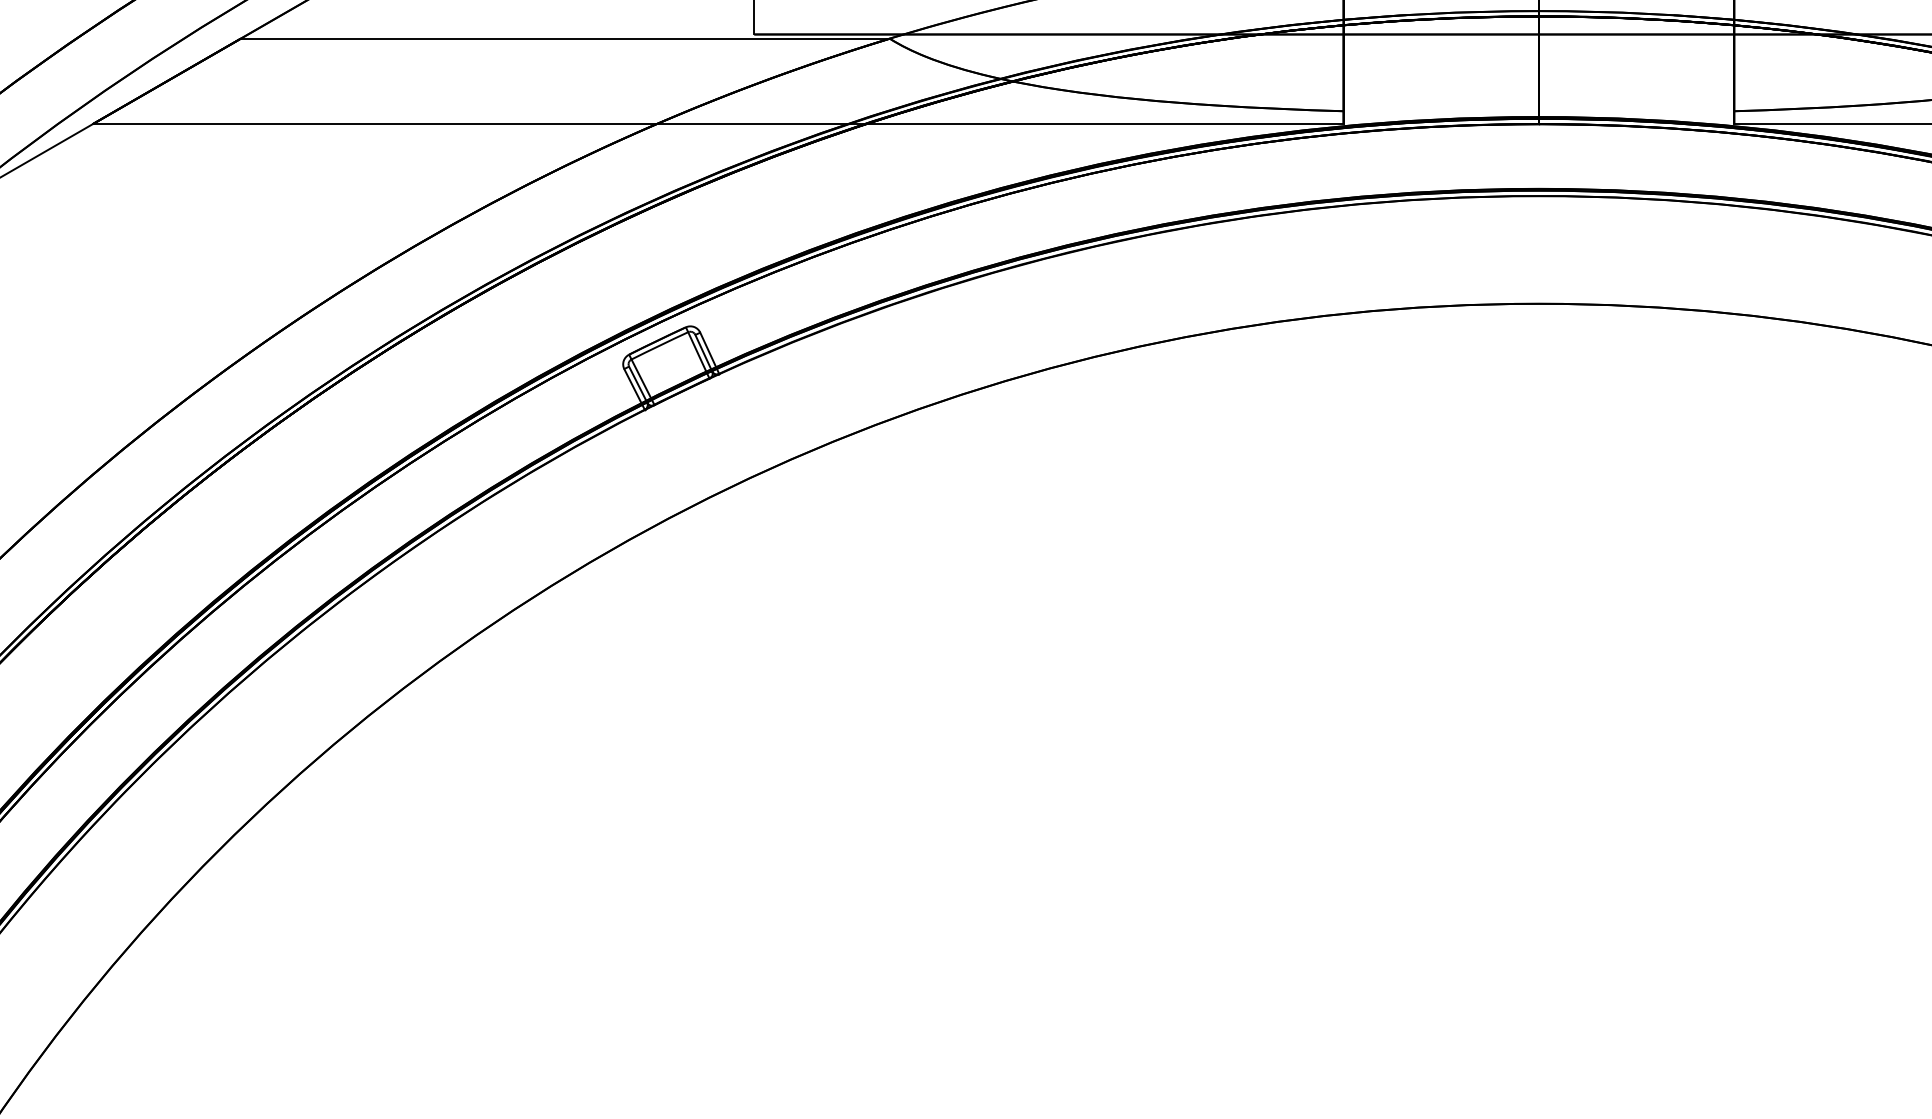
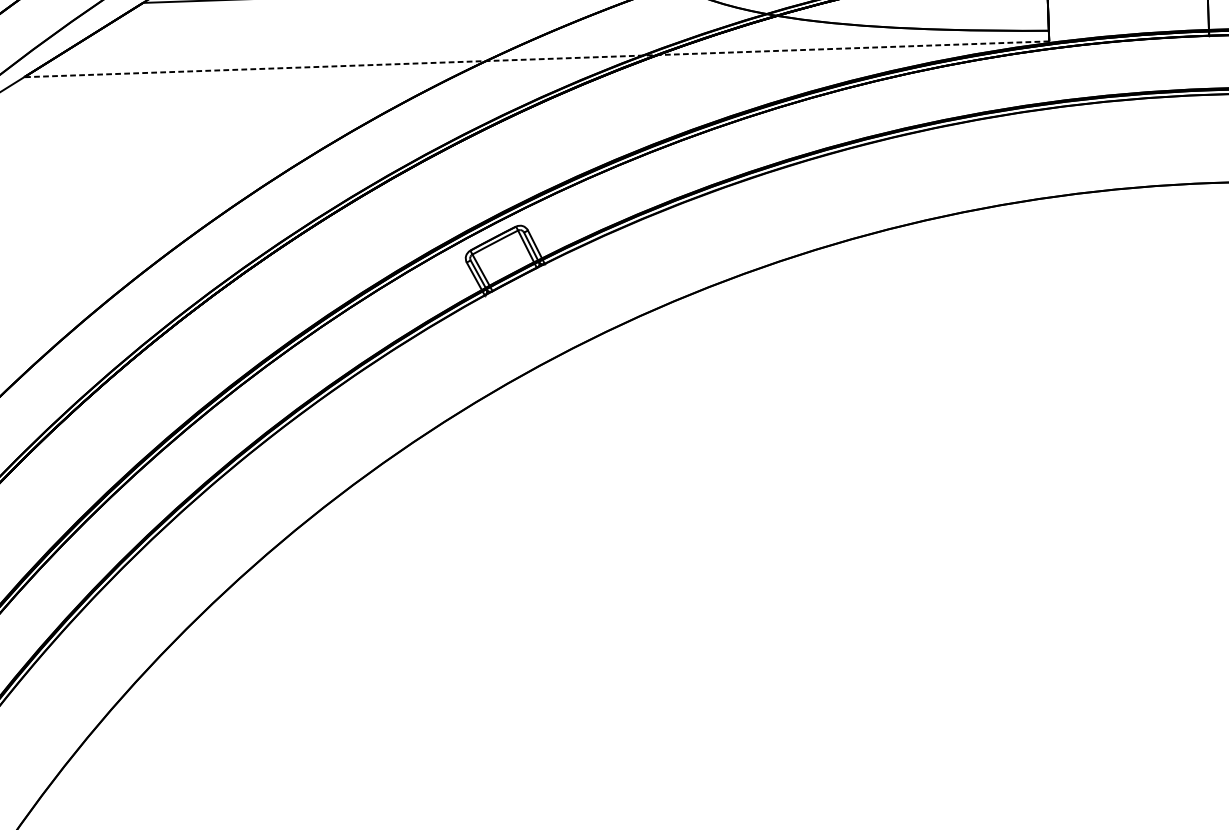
line: (718, 124) -> (536, 59), solid -> dashed

